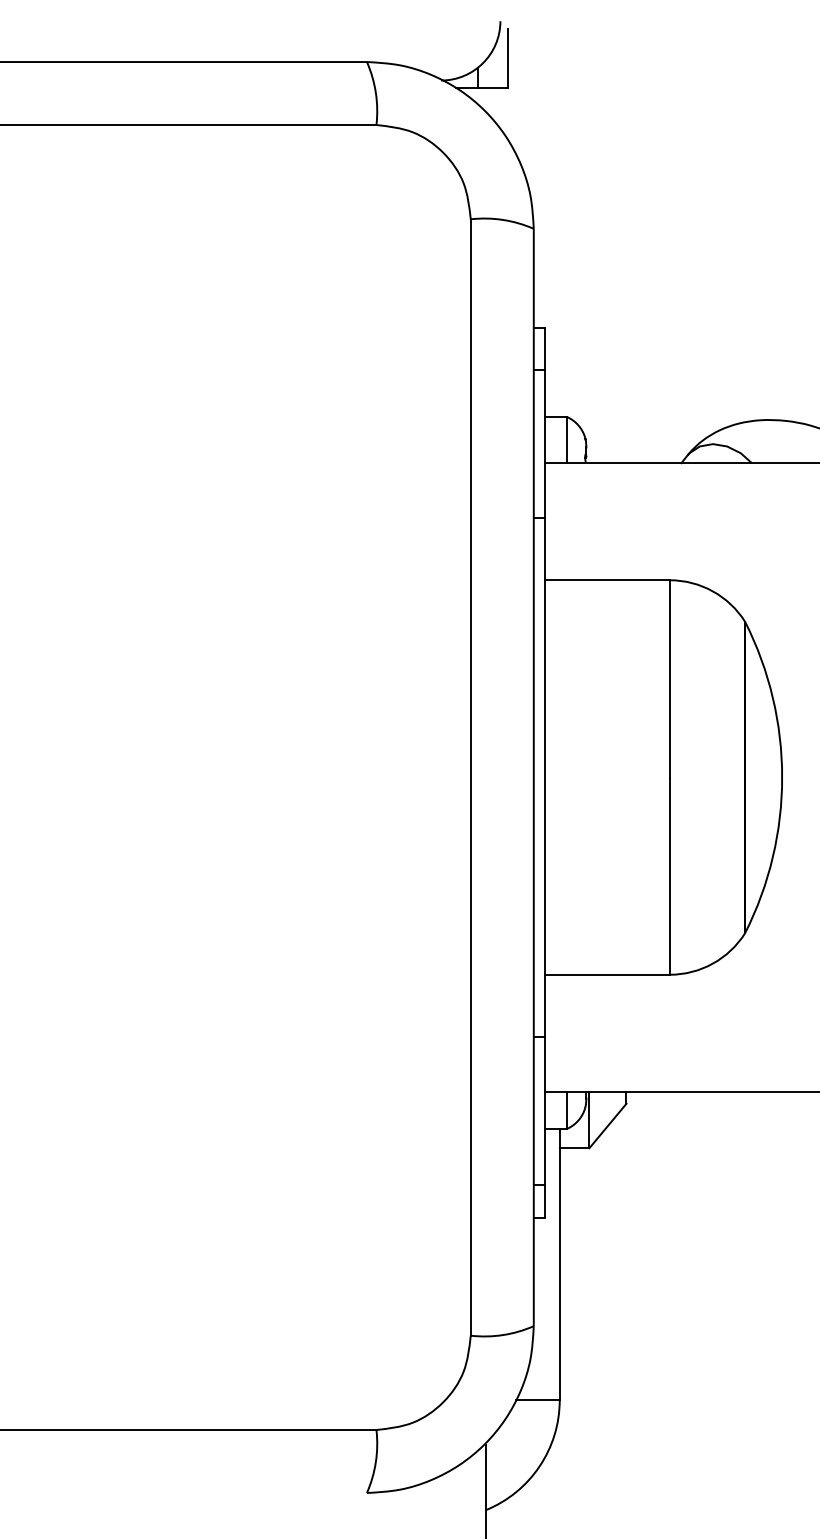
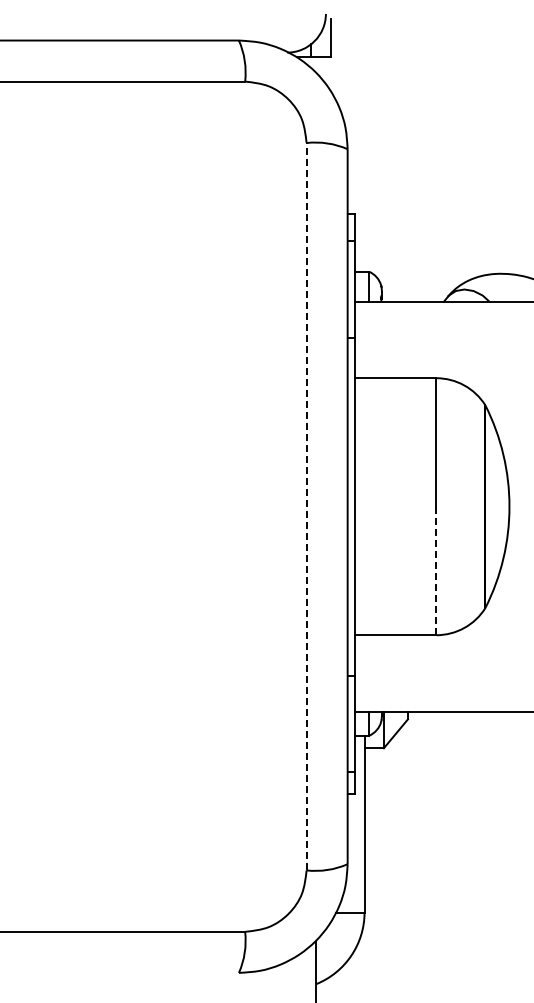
line: (470, 777) -> (306, 506), solid -> dashed
line: (670, 875) -> (436, 570), solid -> dashed

